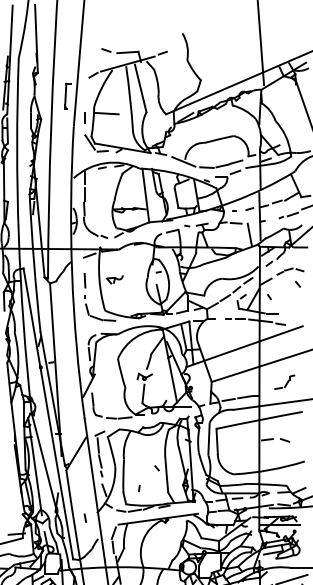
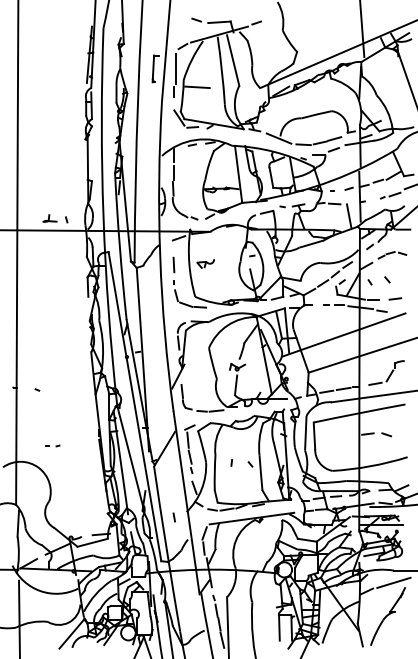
line: (86, 95) -> (175, 68), added
line: (298, 284) -> (387, 279), moved
line: (293, 312) -> (395, 298), added
part: (284, 381) -> (386, 372), size x1.67
line: (139, 488) -> (231, 462), moved

